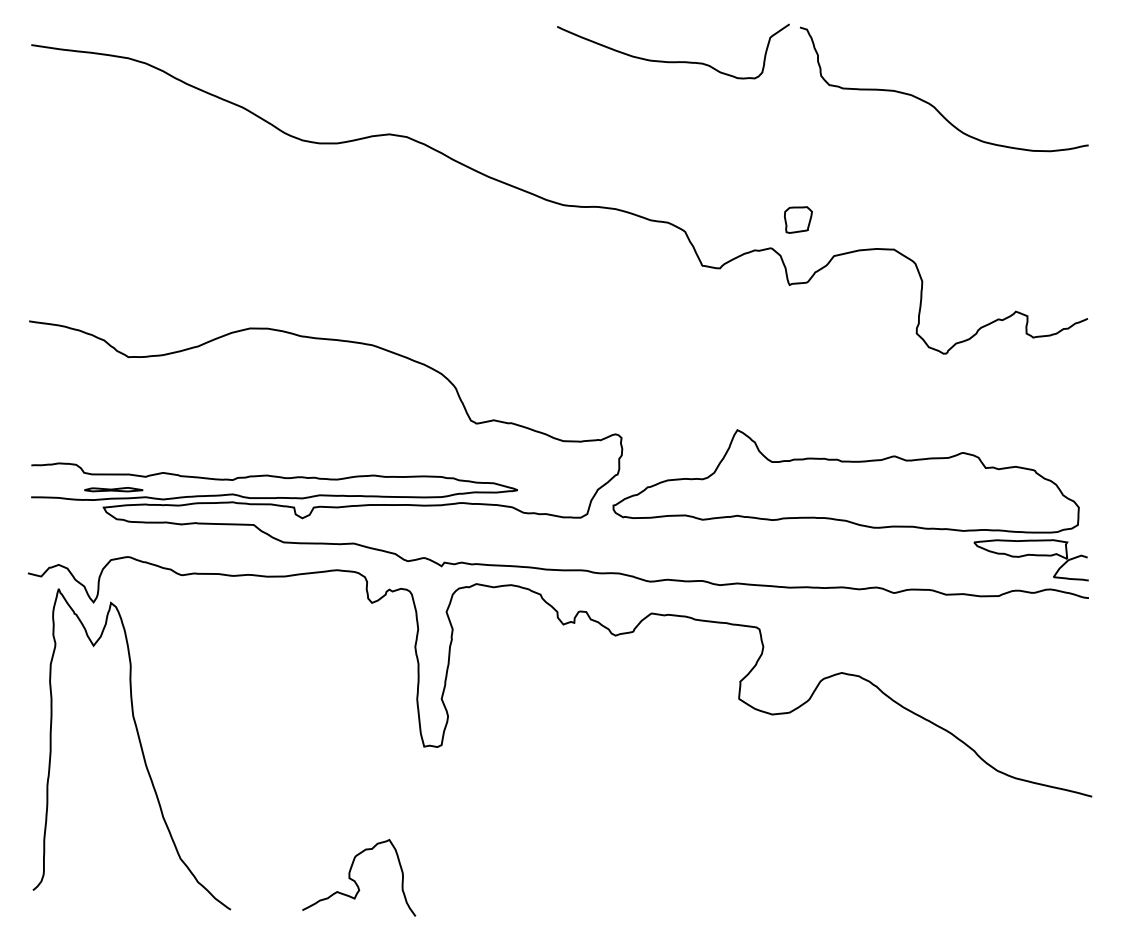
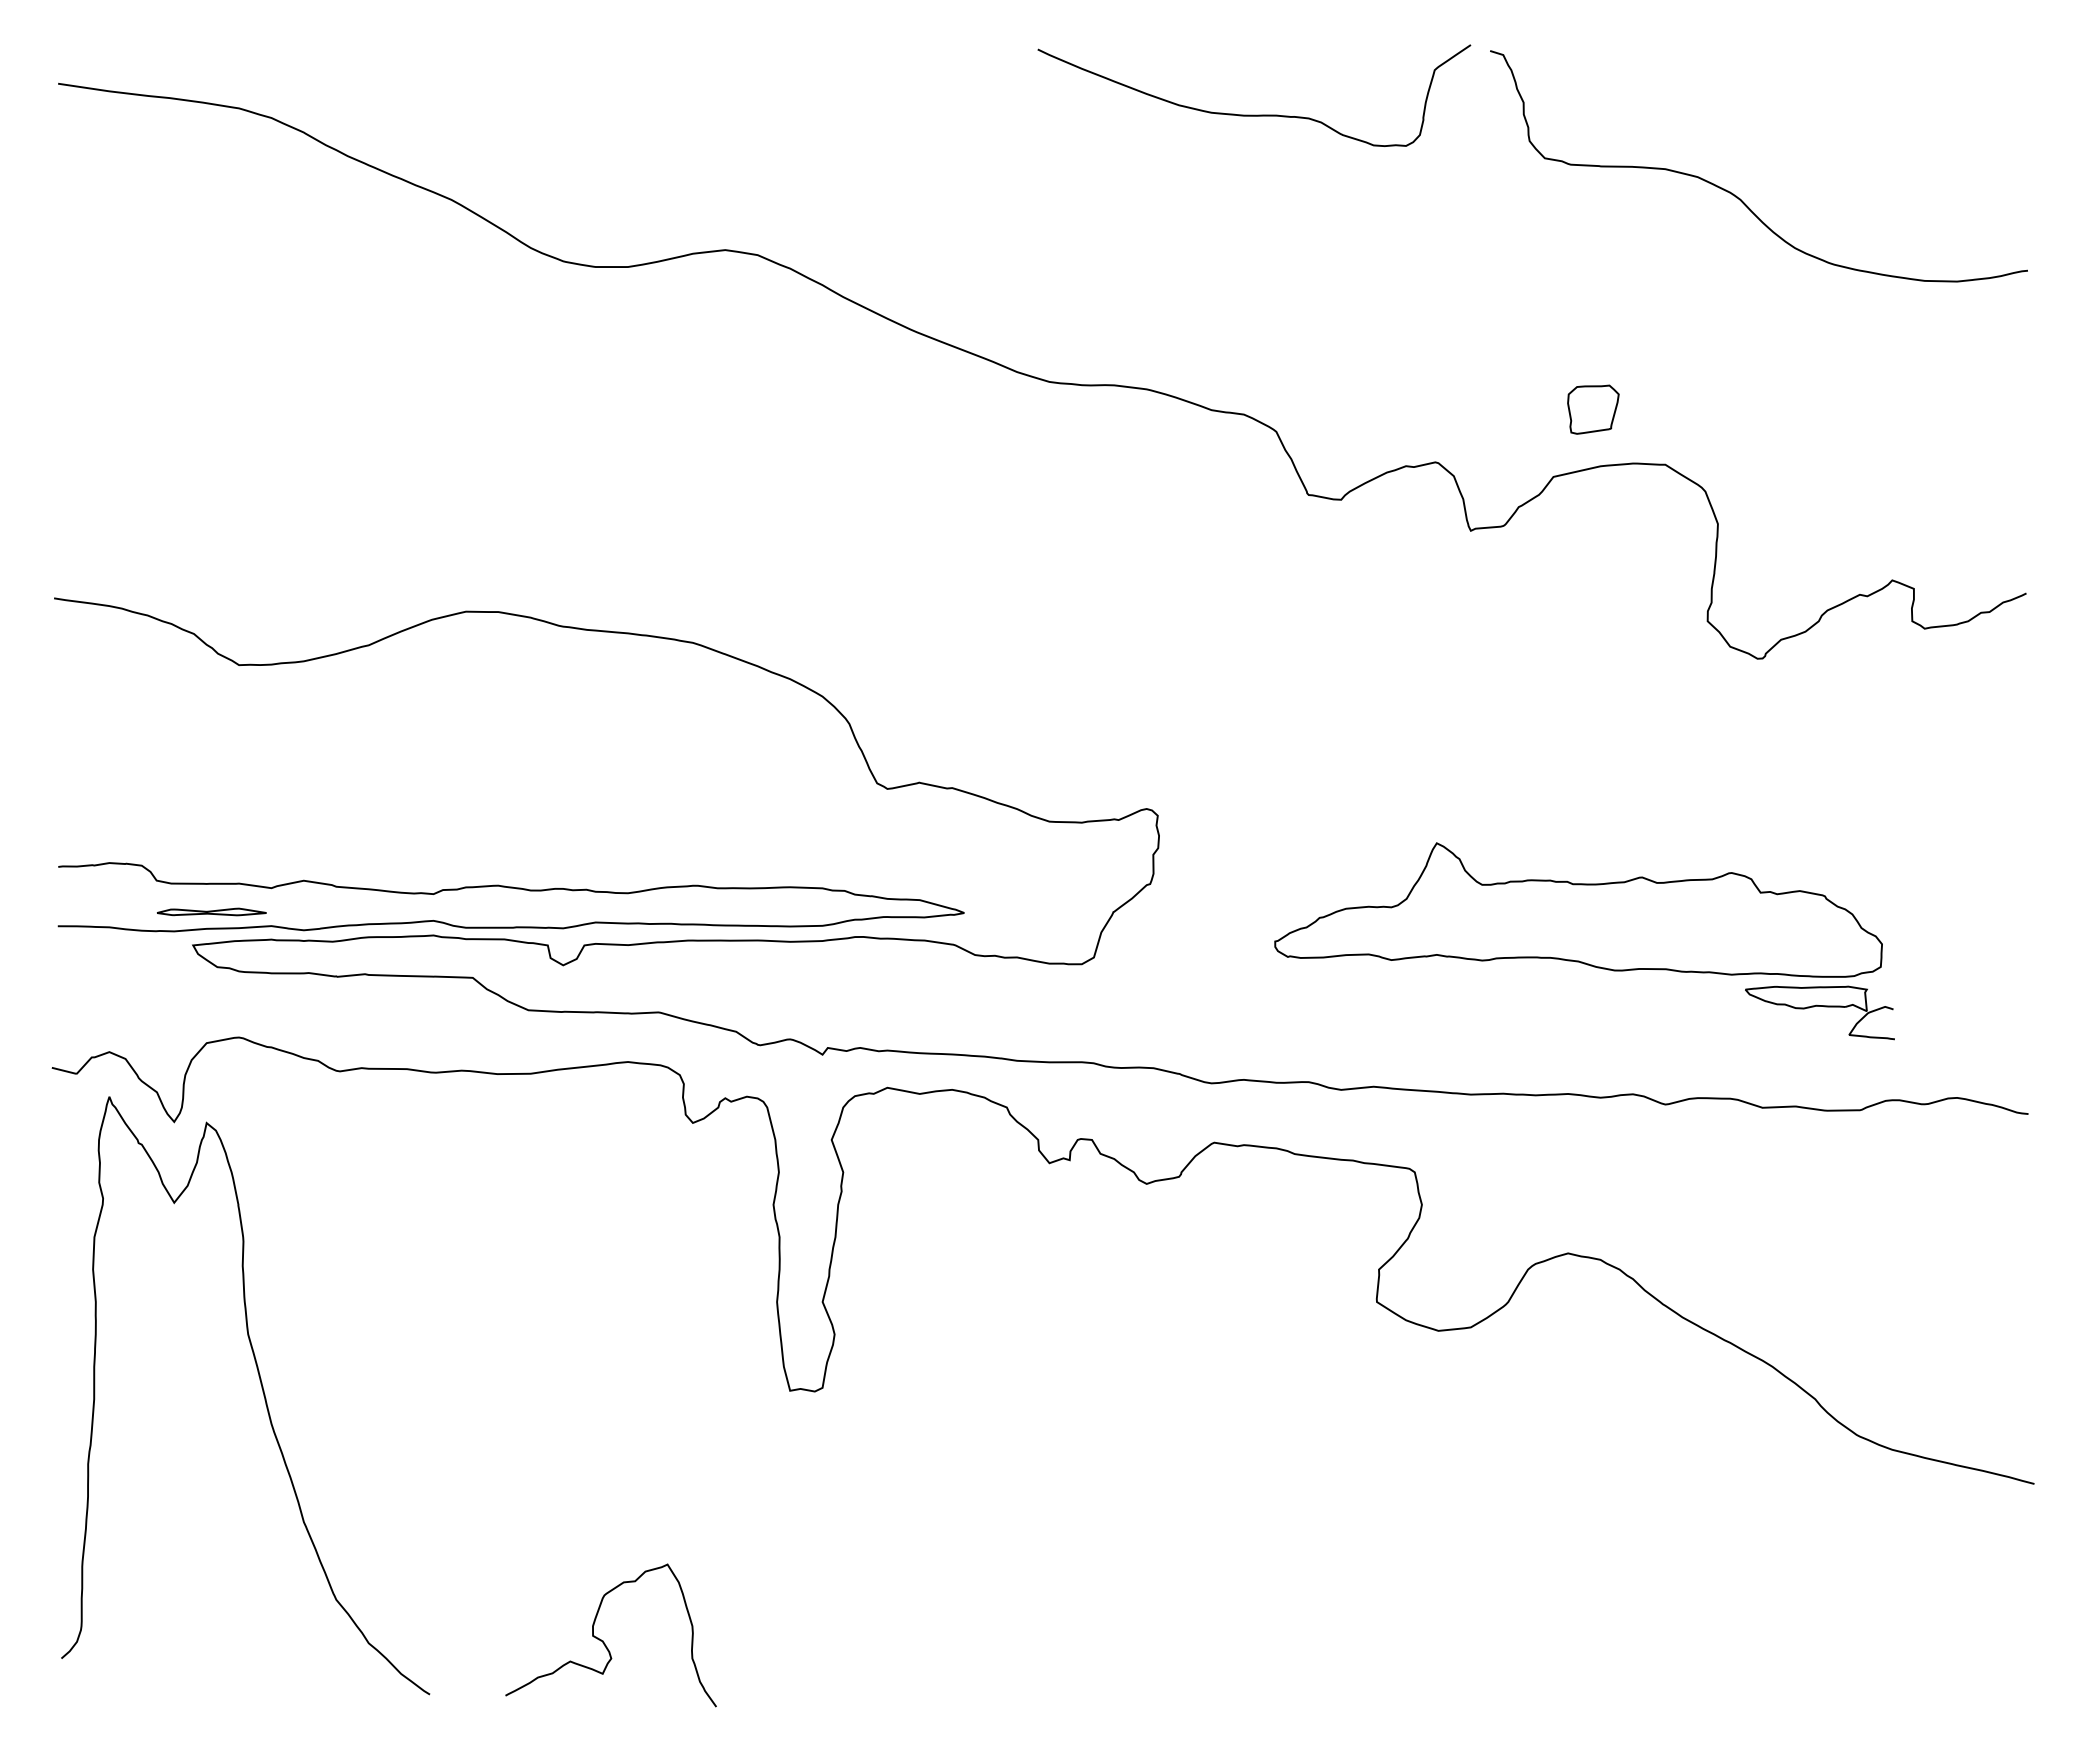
part: (797, 219) -> (1591, 408), moved
part: (850, 505) -> (1584, 941), size x0.7
curve: (355, 880) -> (604, 1640), moved

